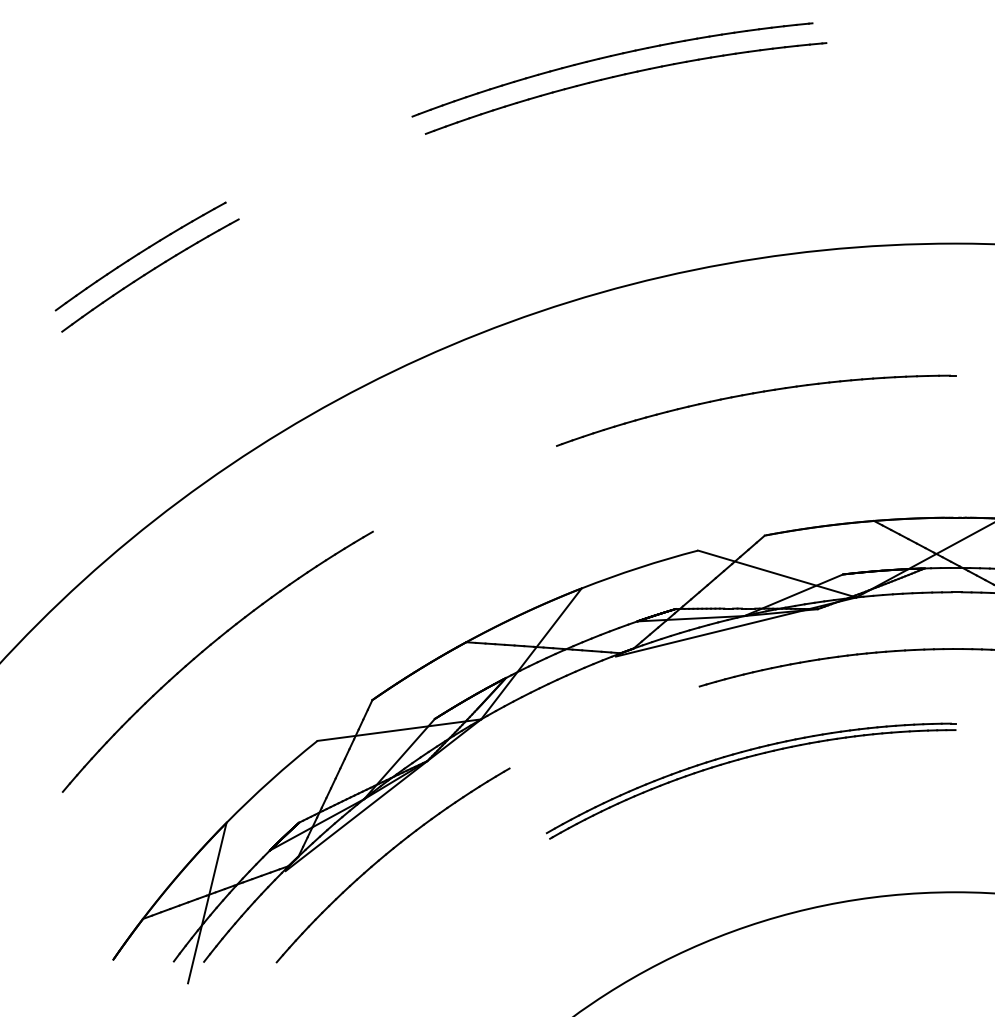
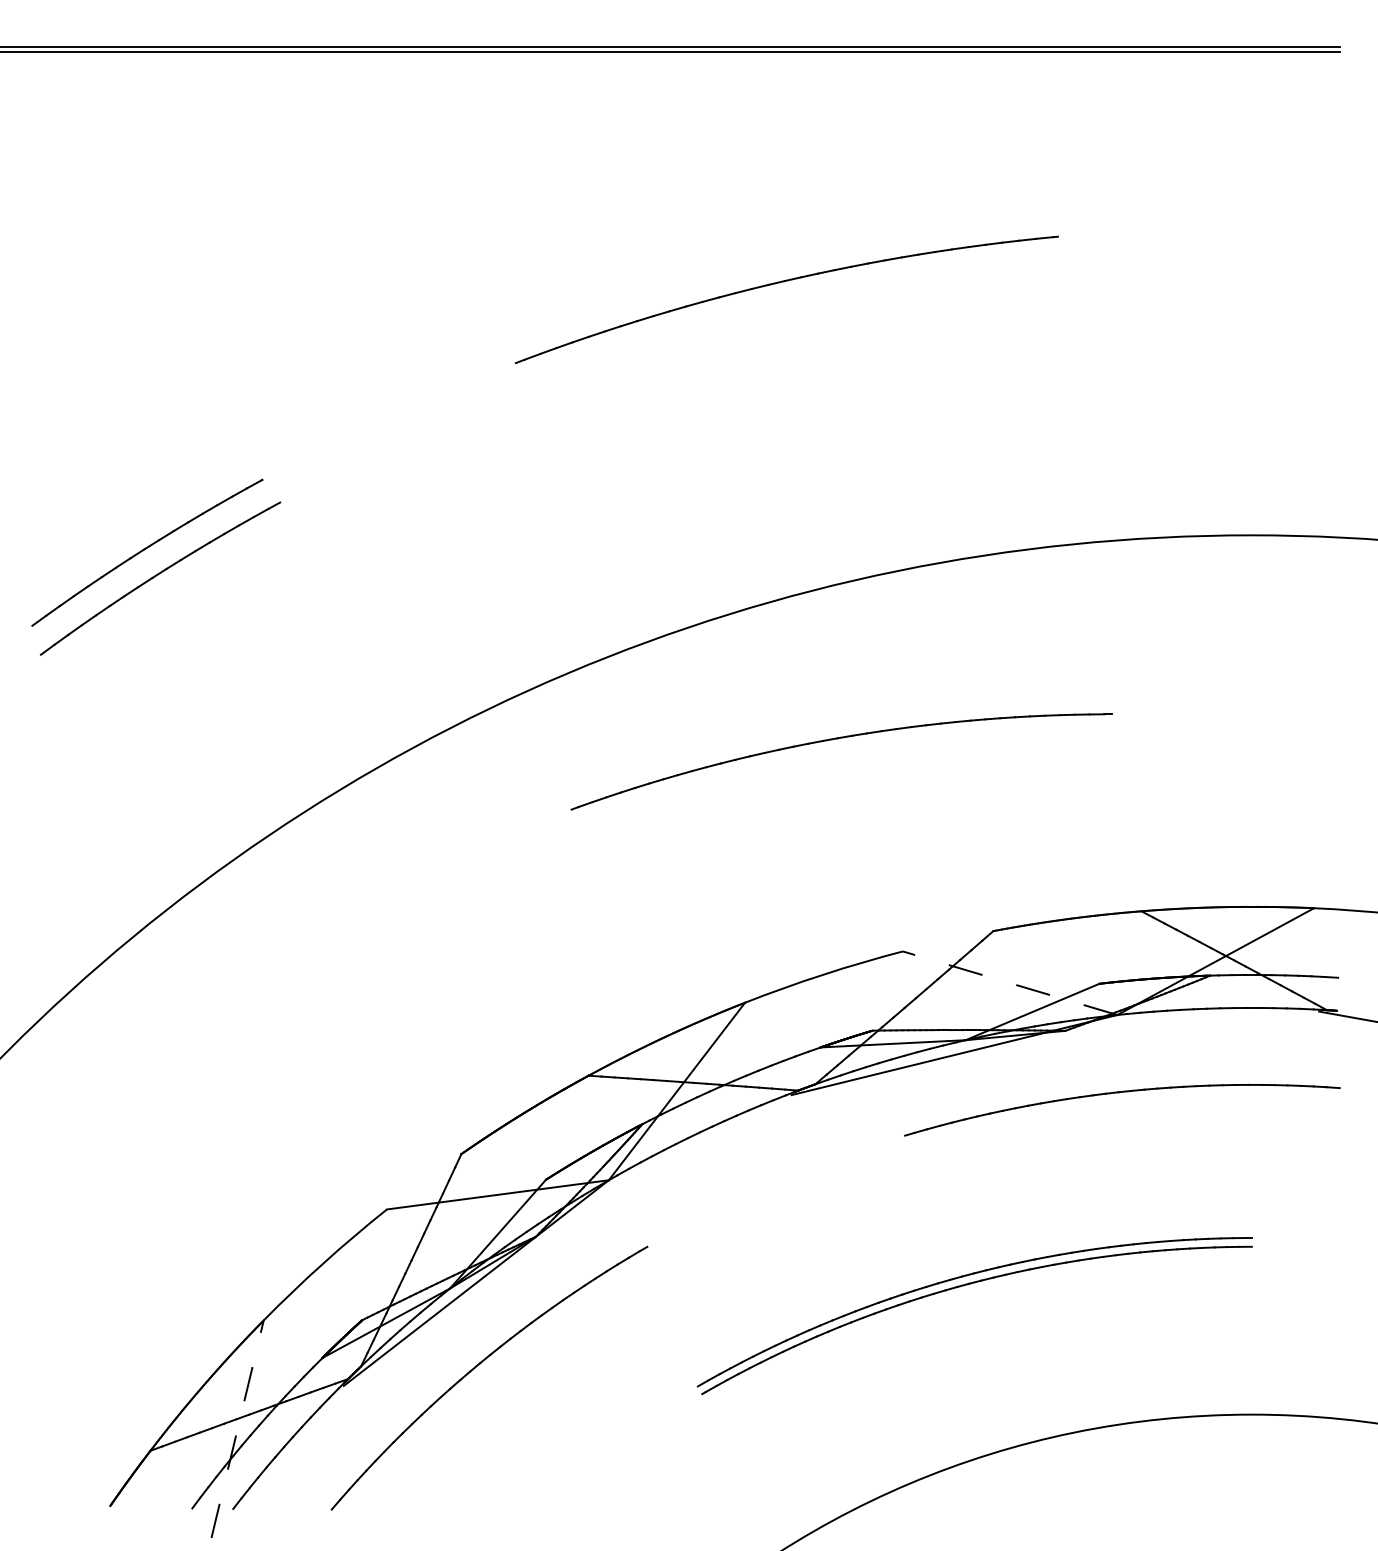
part: (624, 75) -> (802, 307), removed
part: (753, 394) -> (838, 739), moved
line: (777, 574) -> (1010, 983), solid -> dashed
part: (206, 649) -> (236, 1085), removed
part: (745, 758) -> (967, 1285), moved
line: (207, 903) -> (237, 1429), solid -> dashed

